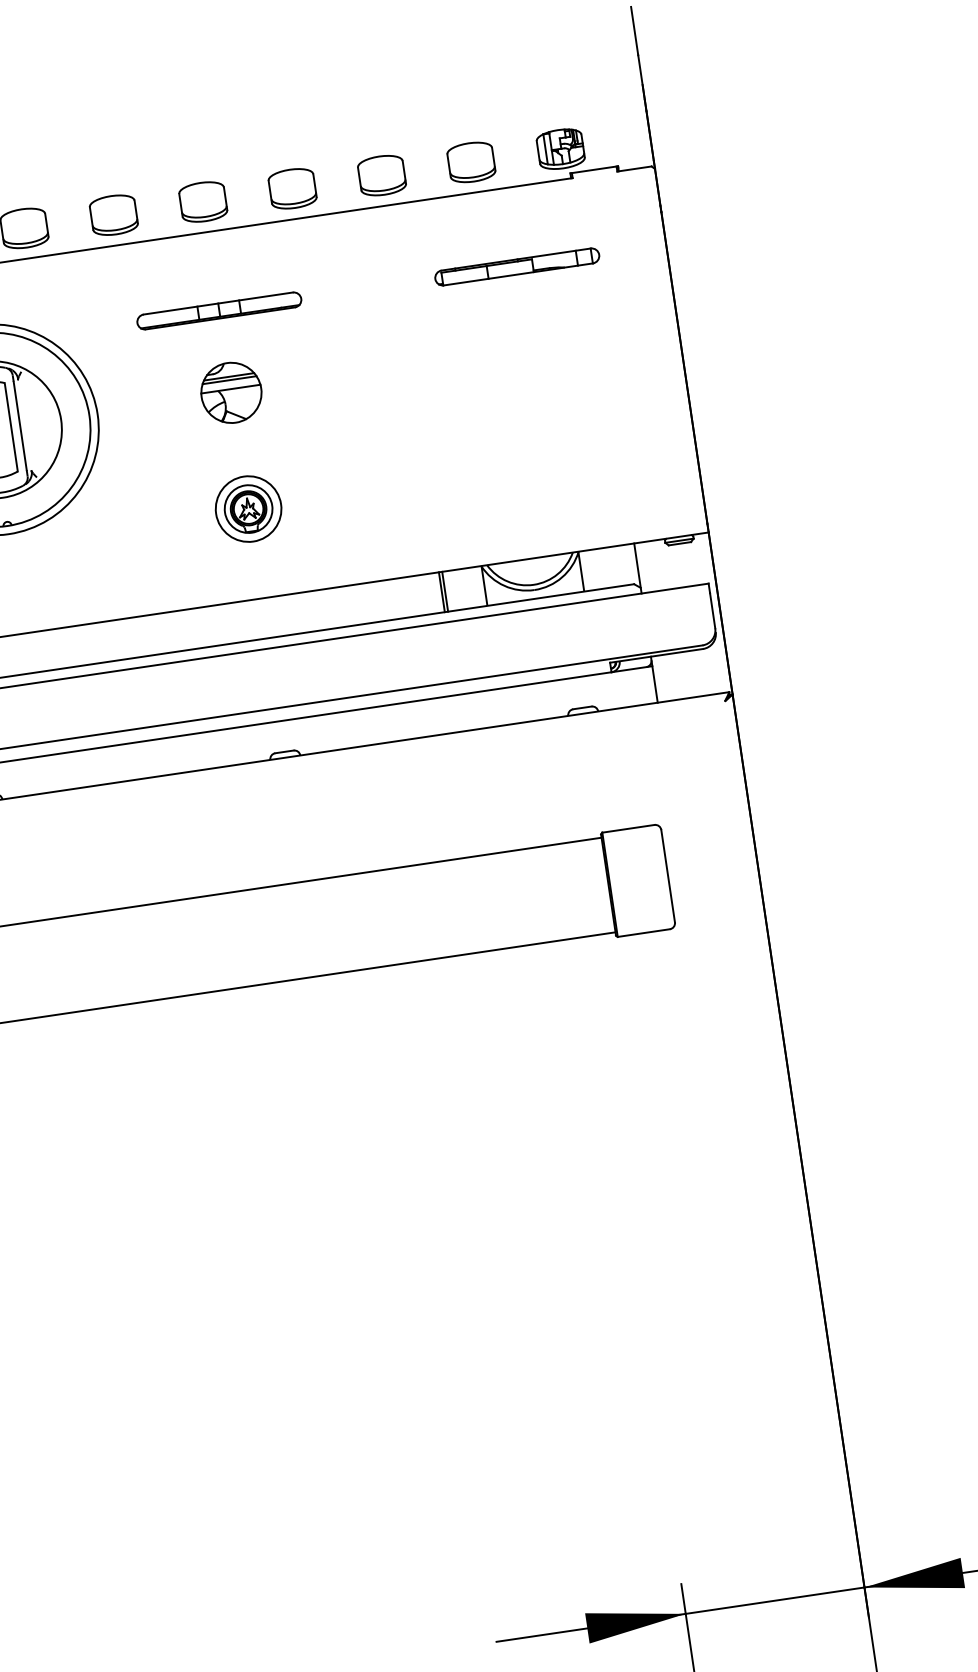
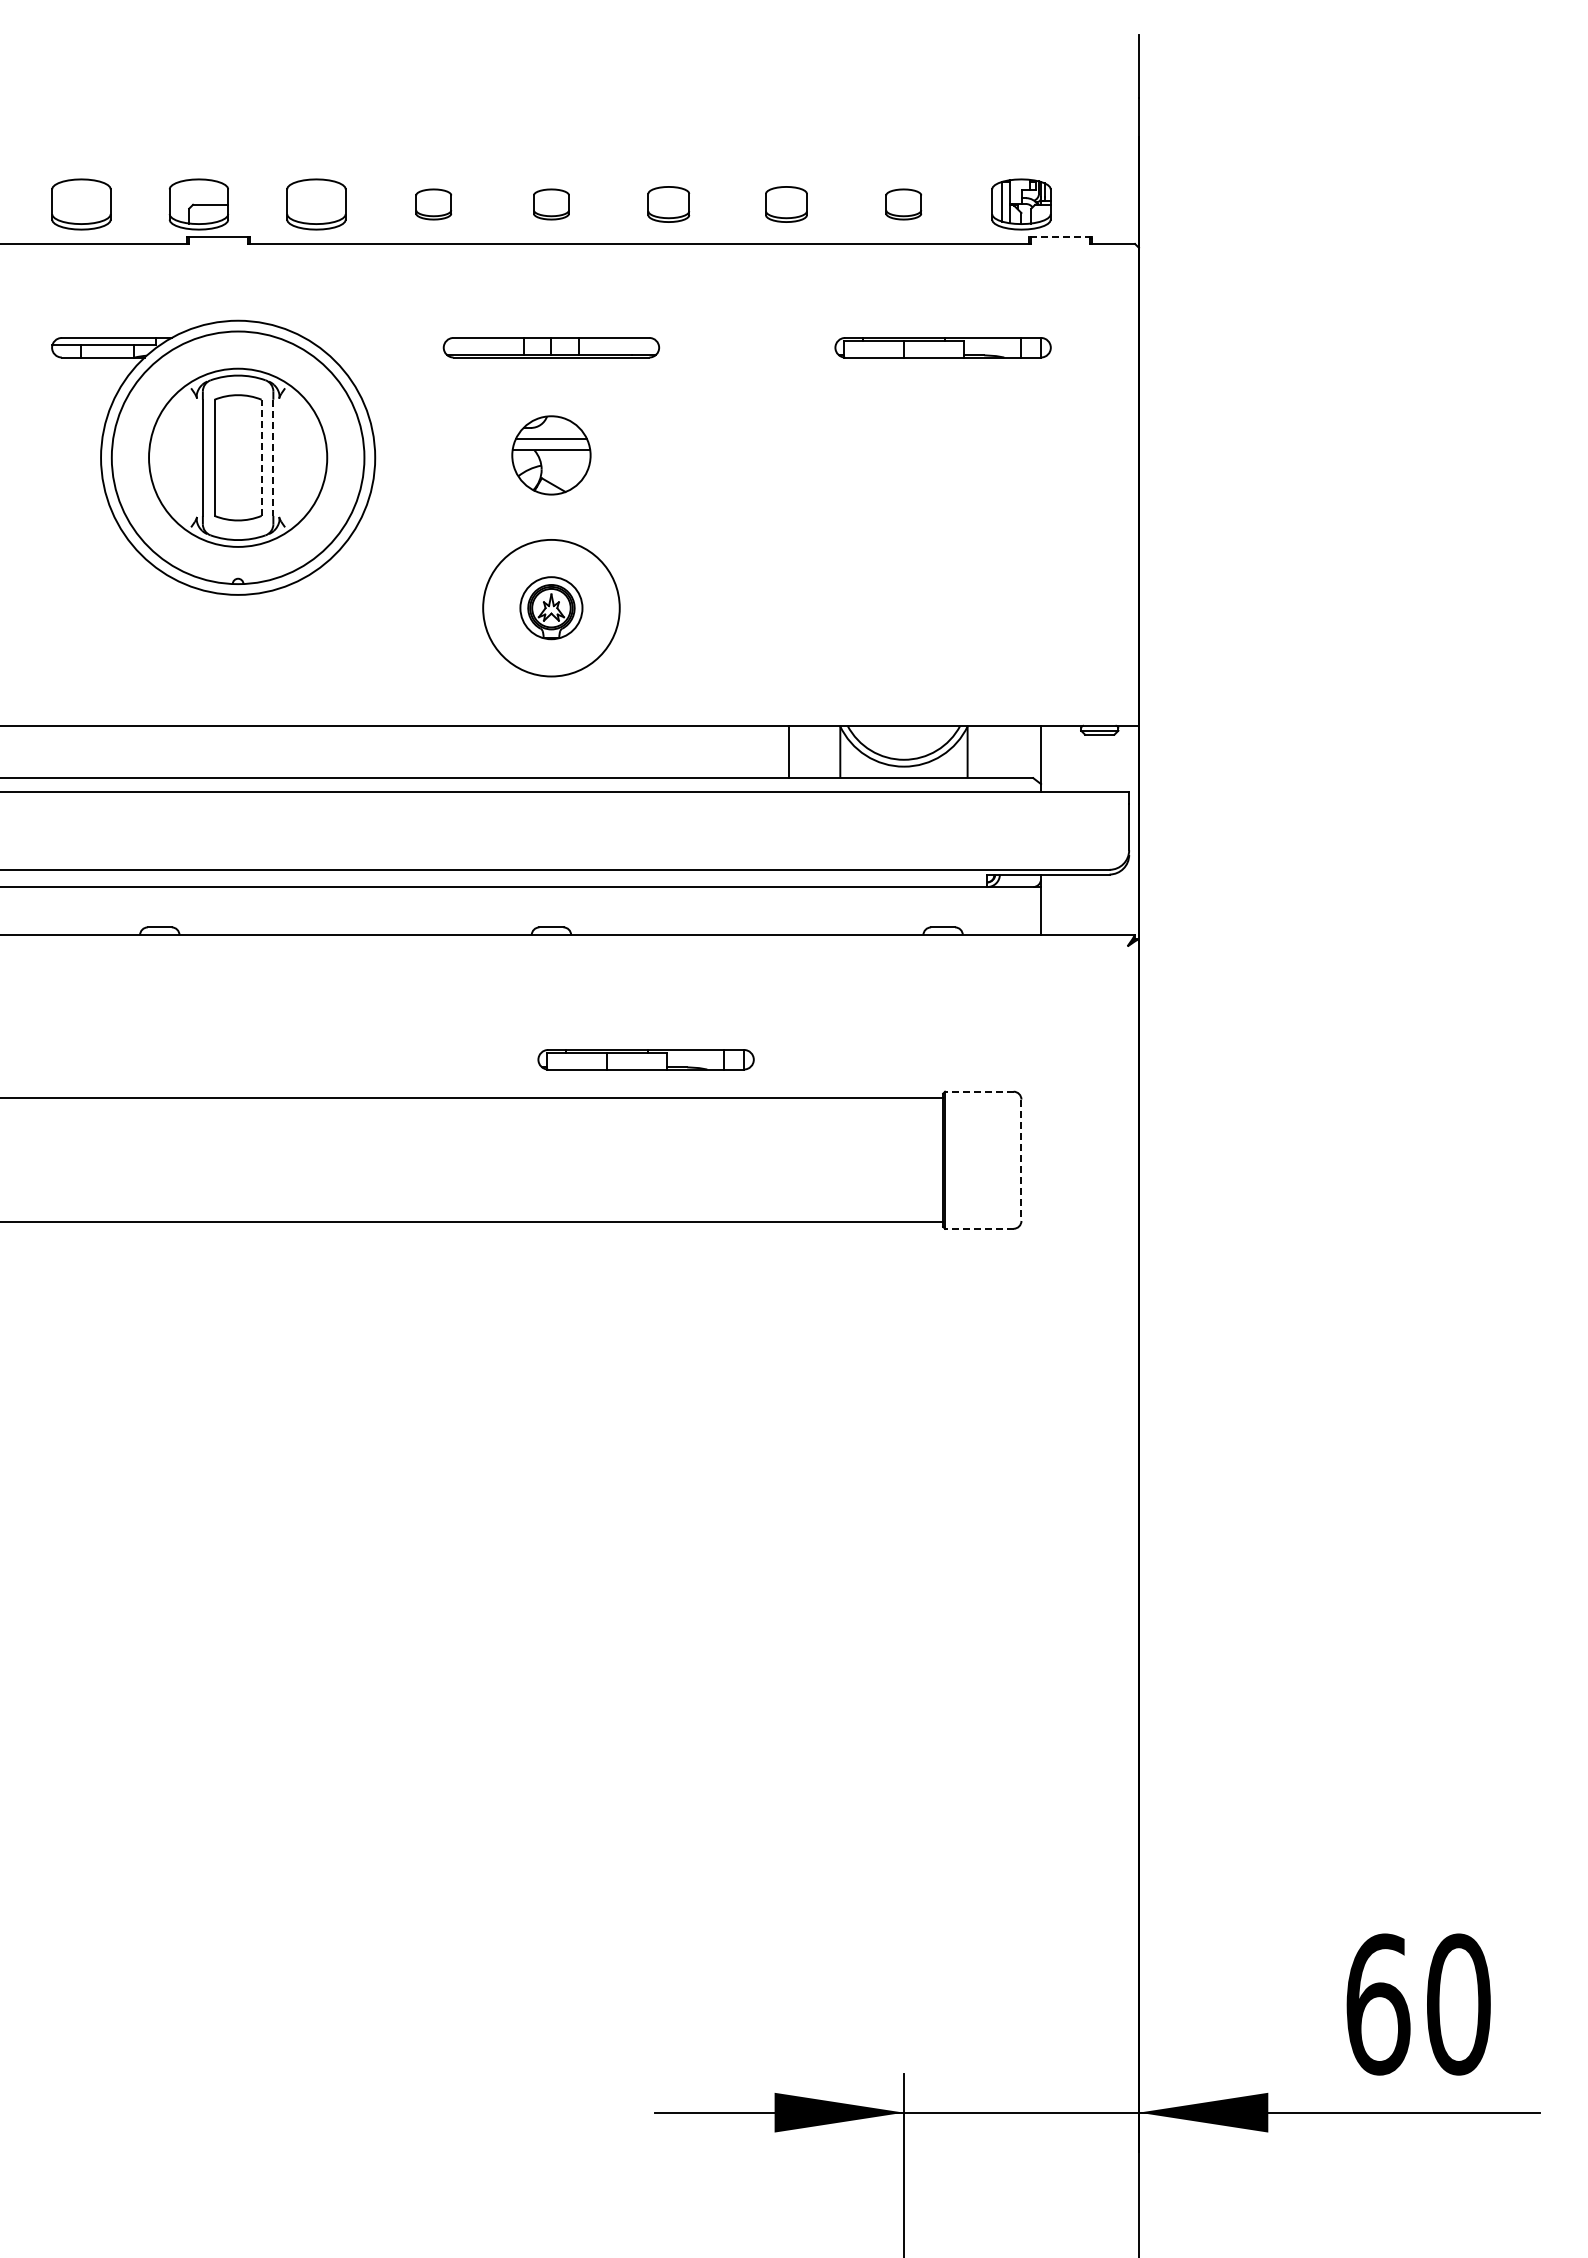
part: (471, 162) -> (903, 204), size x0.6
line: (594, 169) -> (1060, 237), solid -> dashed
part: (382, 175) -> (786, 204), size x0.7
part: (292, 188) -> (668, 204), size x0.7
part: (203, 202) -> (551, 204), size x0.6
part: (113, 215) -> (433, 204), size x0.6
line: (229, 376) -> (551, 434), removed
line: (20, 426) -> (273, 458), solid -> dashed
line: (11, 427) -> (261, 457), solid -> dashed
circle: (248, 508) -> (551, 607), size x1.6
line: (441, 591) -> (784, 751), removed
line: (627, 828) -> (978, 1091), solid -> dashed
part: (370, 841) -> (645, 1059), added
line: (668, 876) -> (1021, 1160), solid -> dashed
line: (643, 932) -> (978, 1228), solid -> dashed

